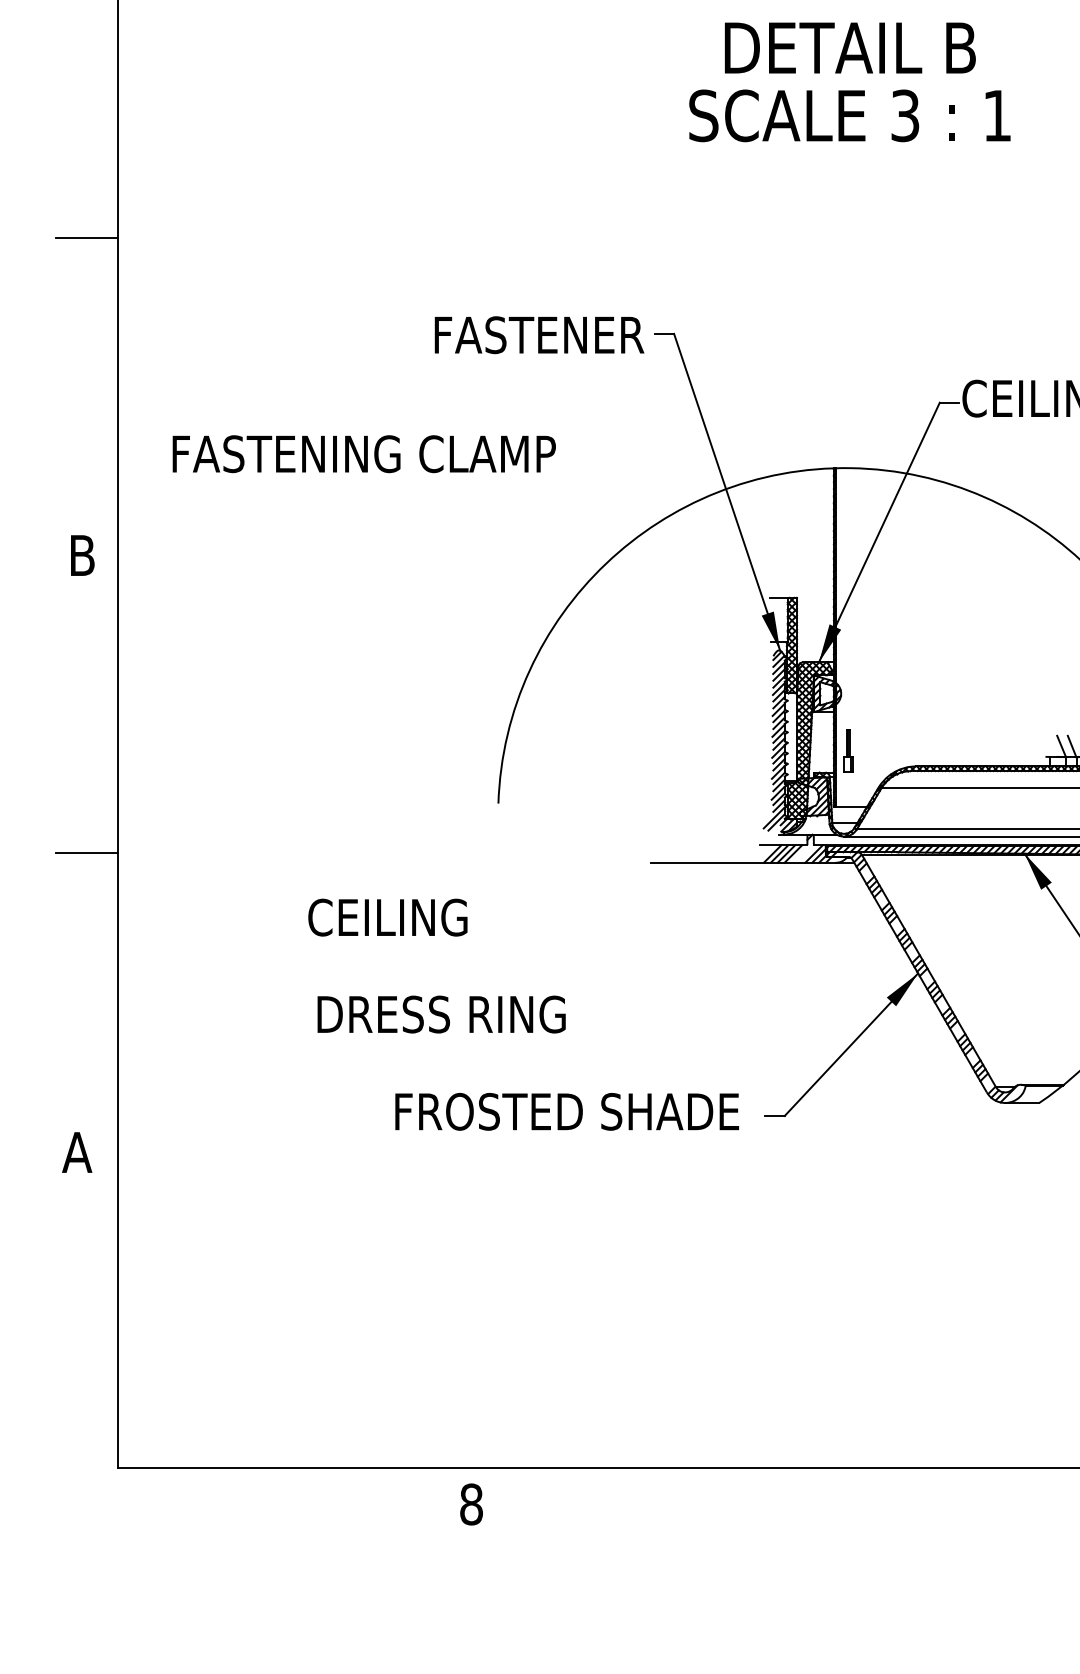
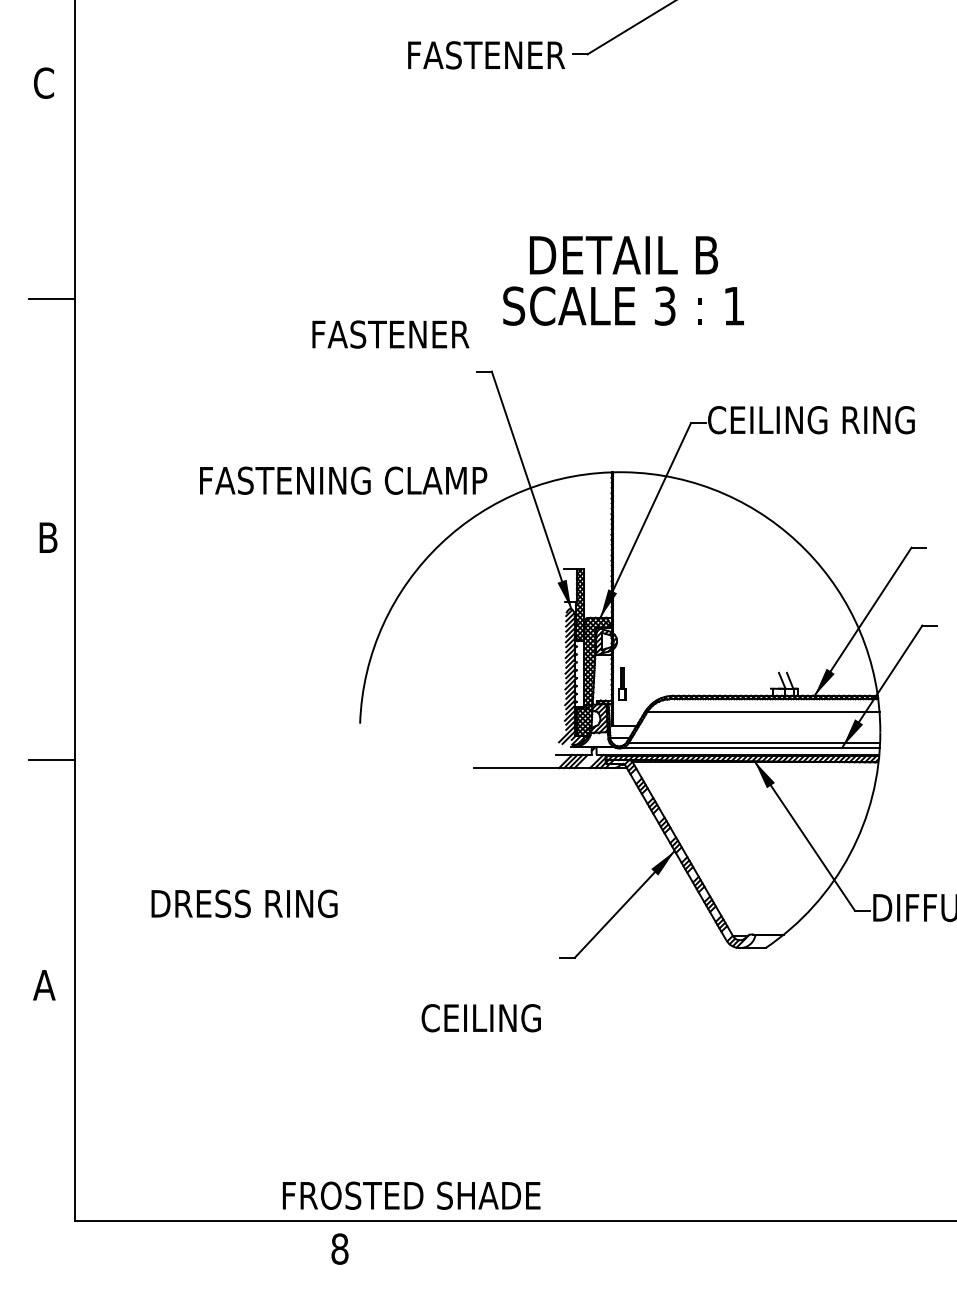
text: (849, 81) -> (623, 280), moved
text: (538, 335) -> (390, 334), moved
text: (364, 453) -> (343, 480), moved
text: (386, 918) -> (480, 1018), moved
text: (441, 1014) -> (244, 903), moved
text: (566, 1111) -> (411, 1195), moved

